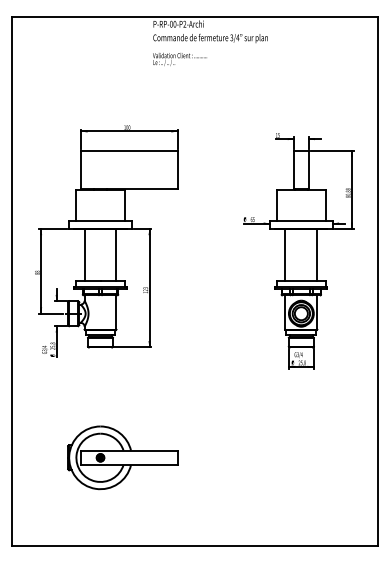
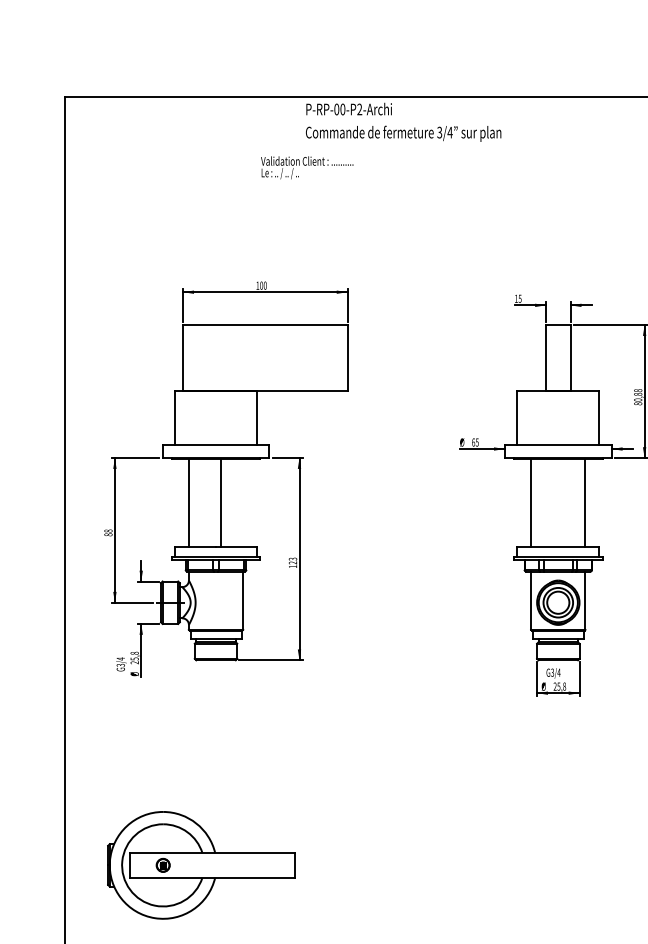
text: (179, 59) -> (306, 167), moved
line: (116, 254) -> (221, 501), moved
part: (122, 457) -> (200, 864), moved

